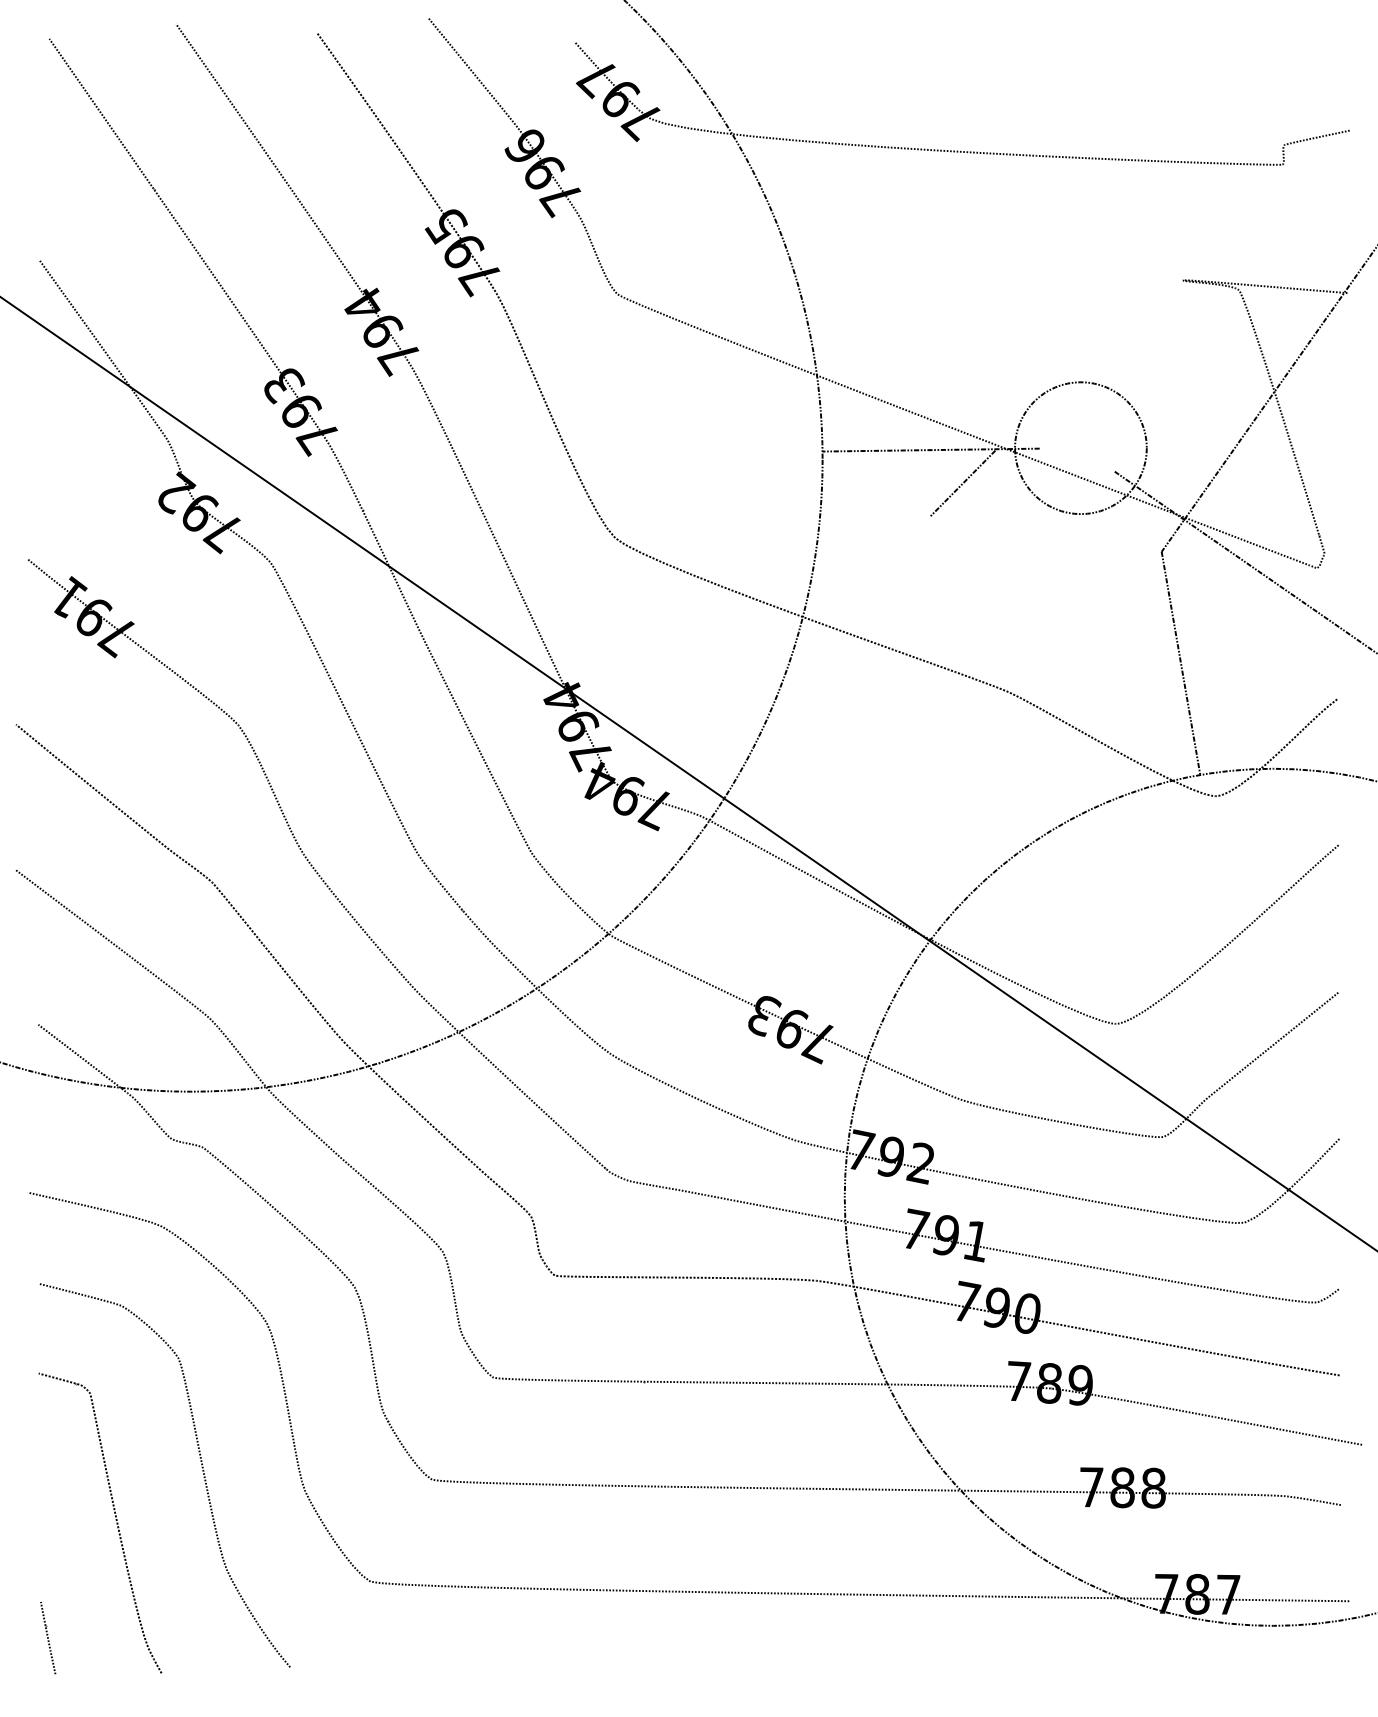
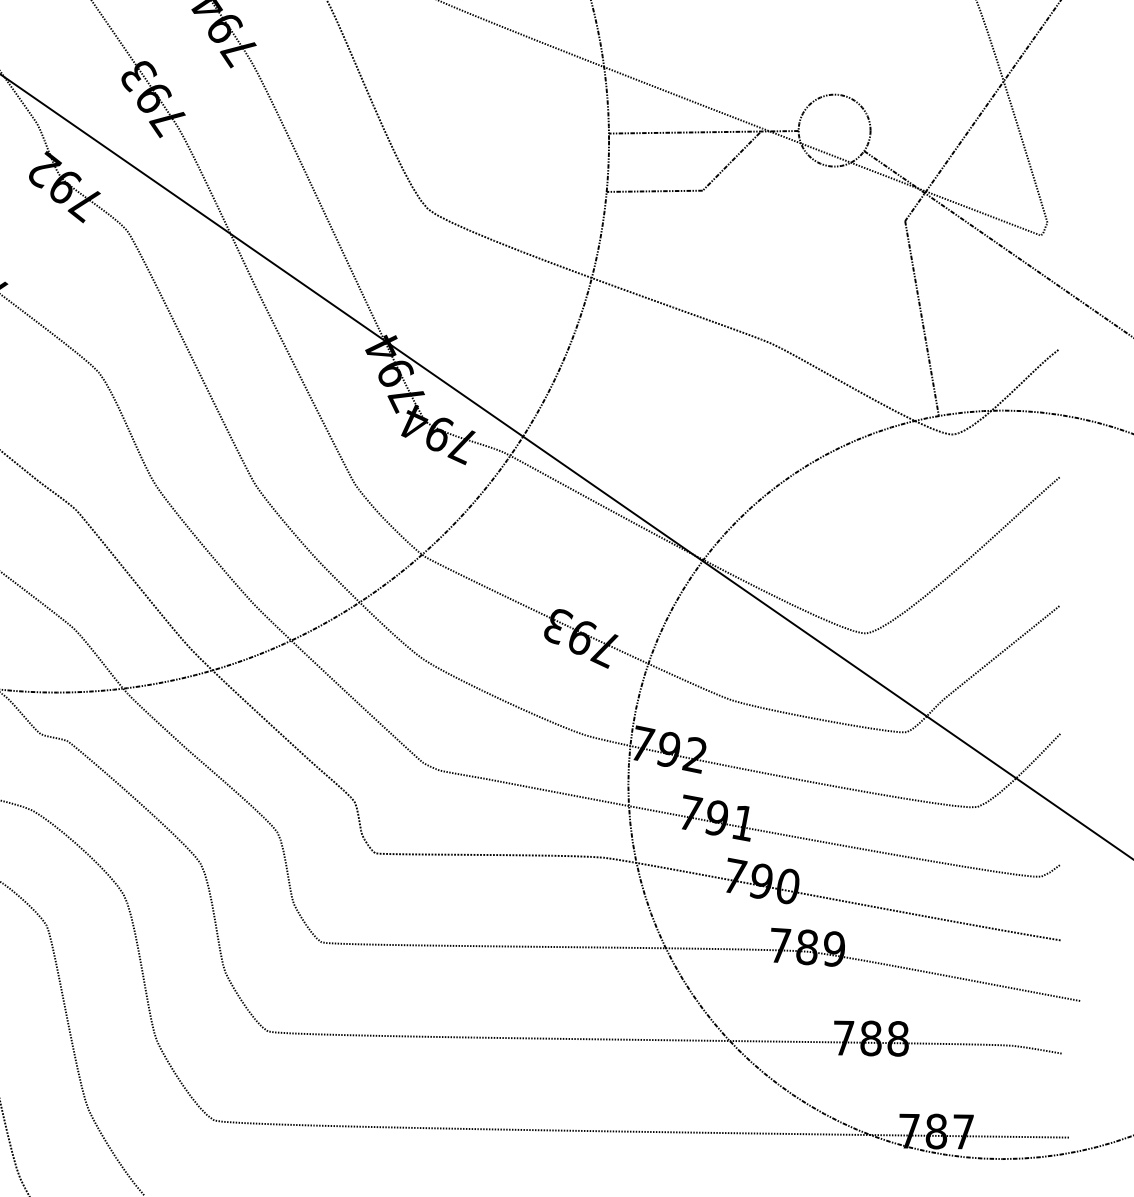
circle: (1080, 447) -> (834, 130), size x0.62
line: (874, 517) -> (654, 191), added

